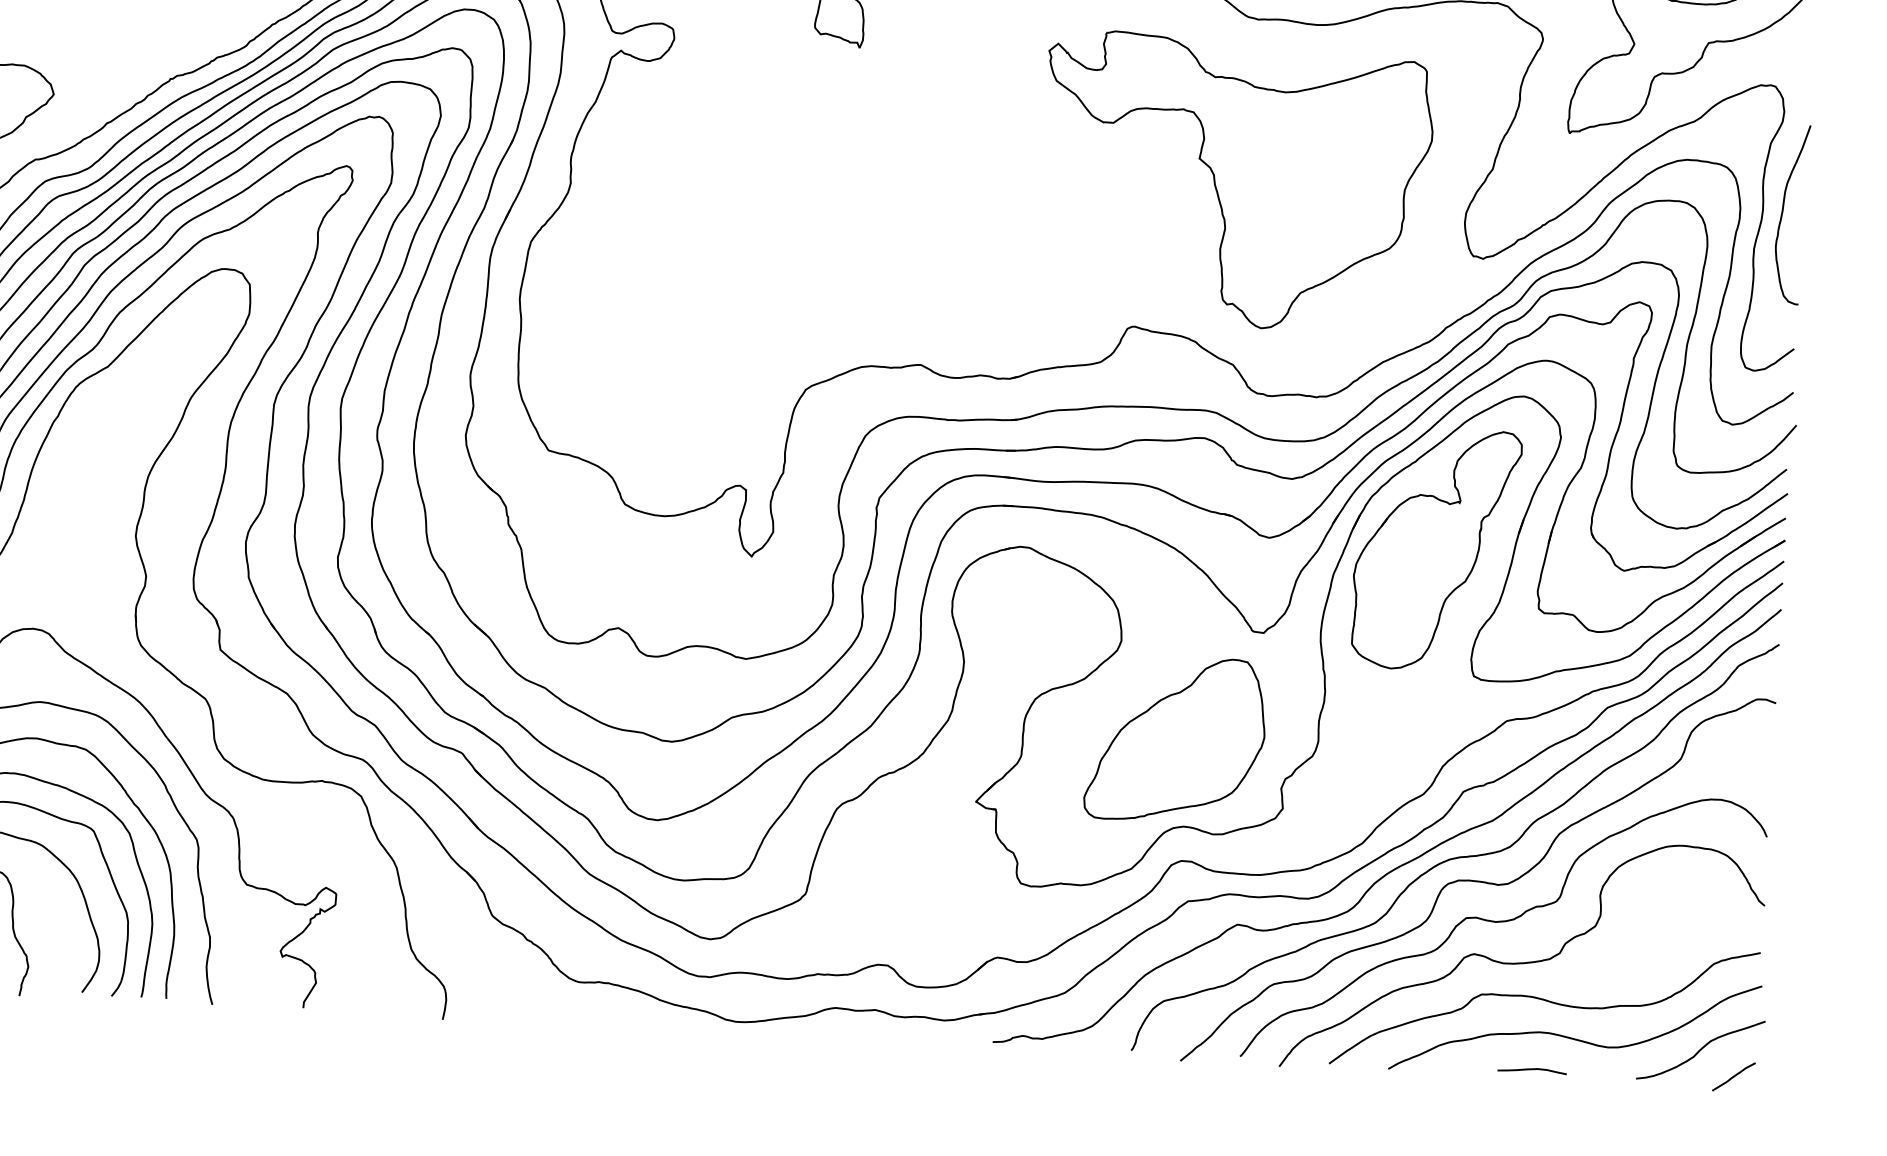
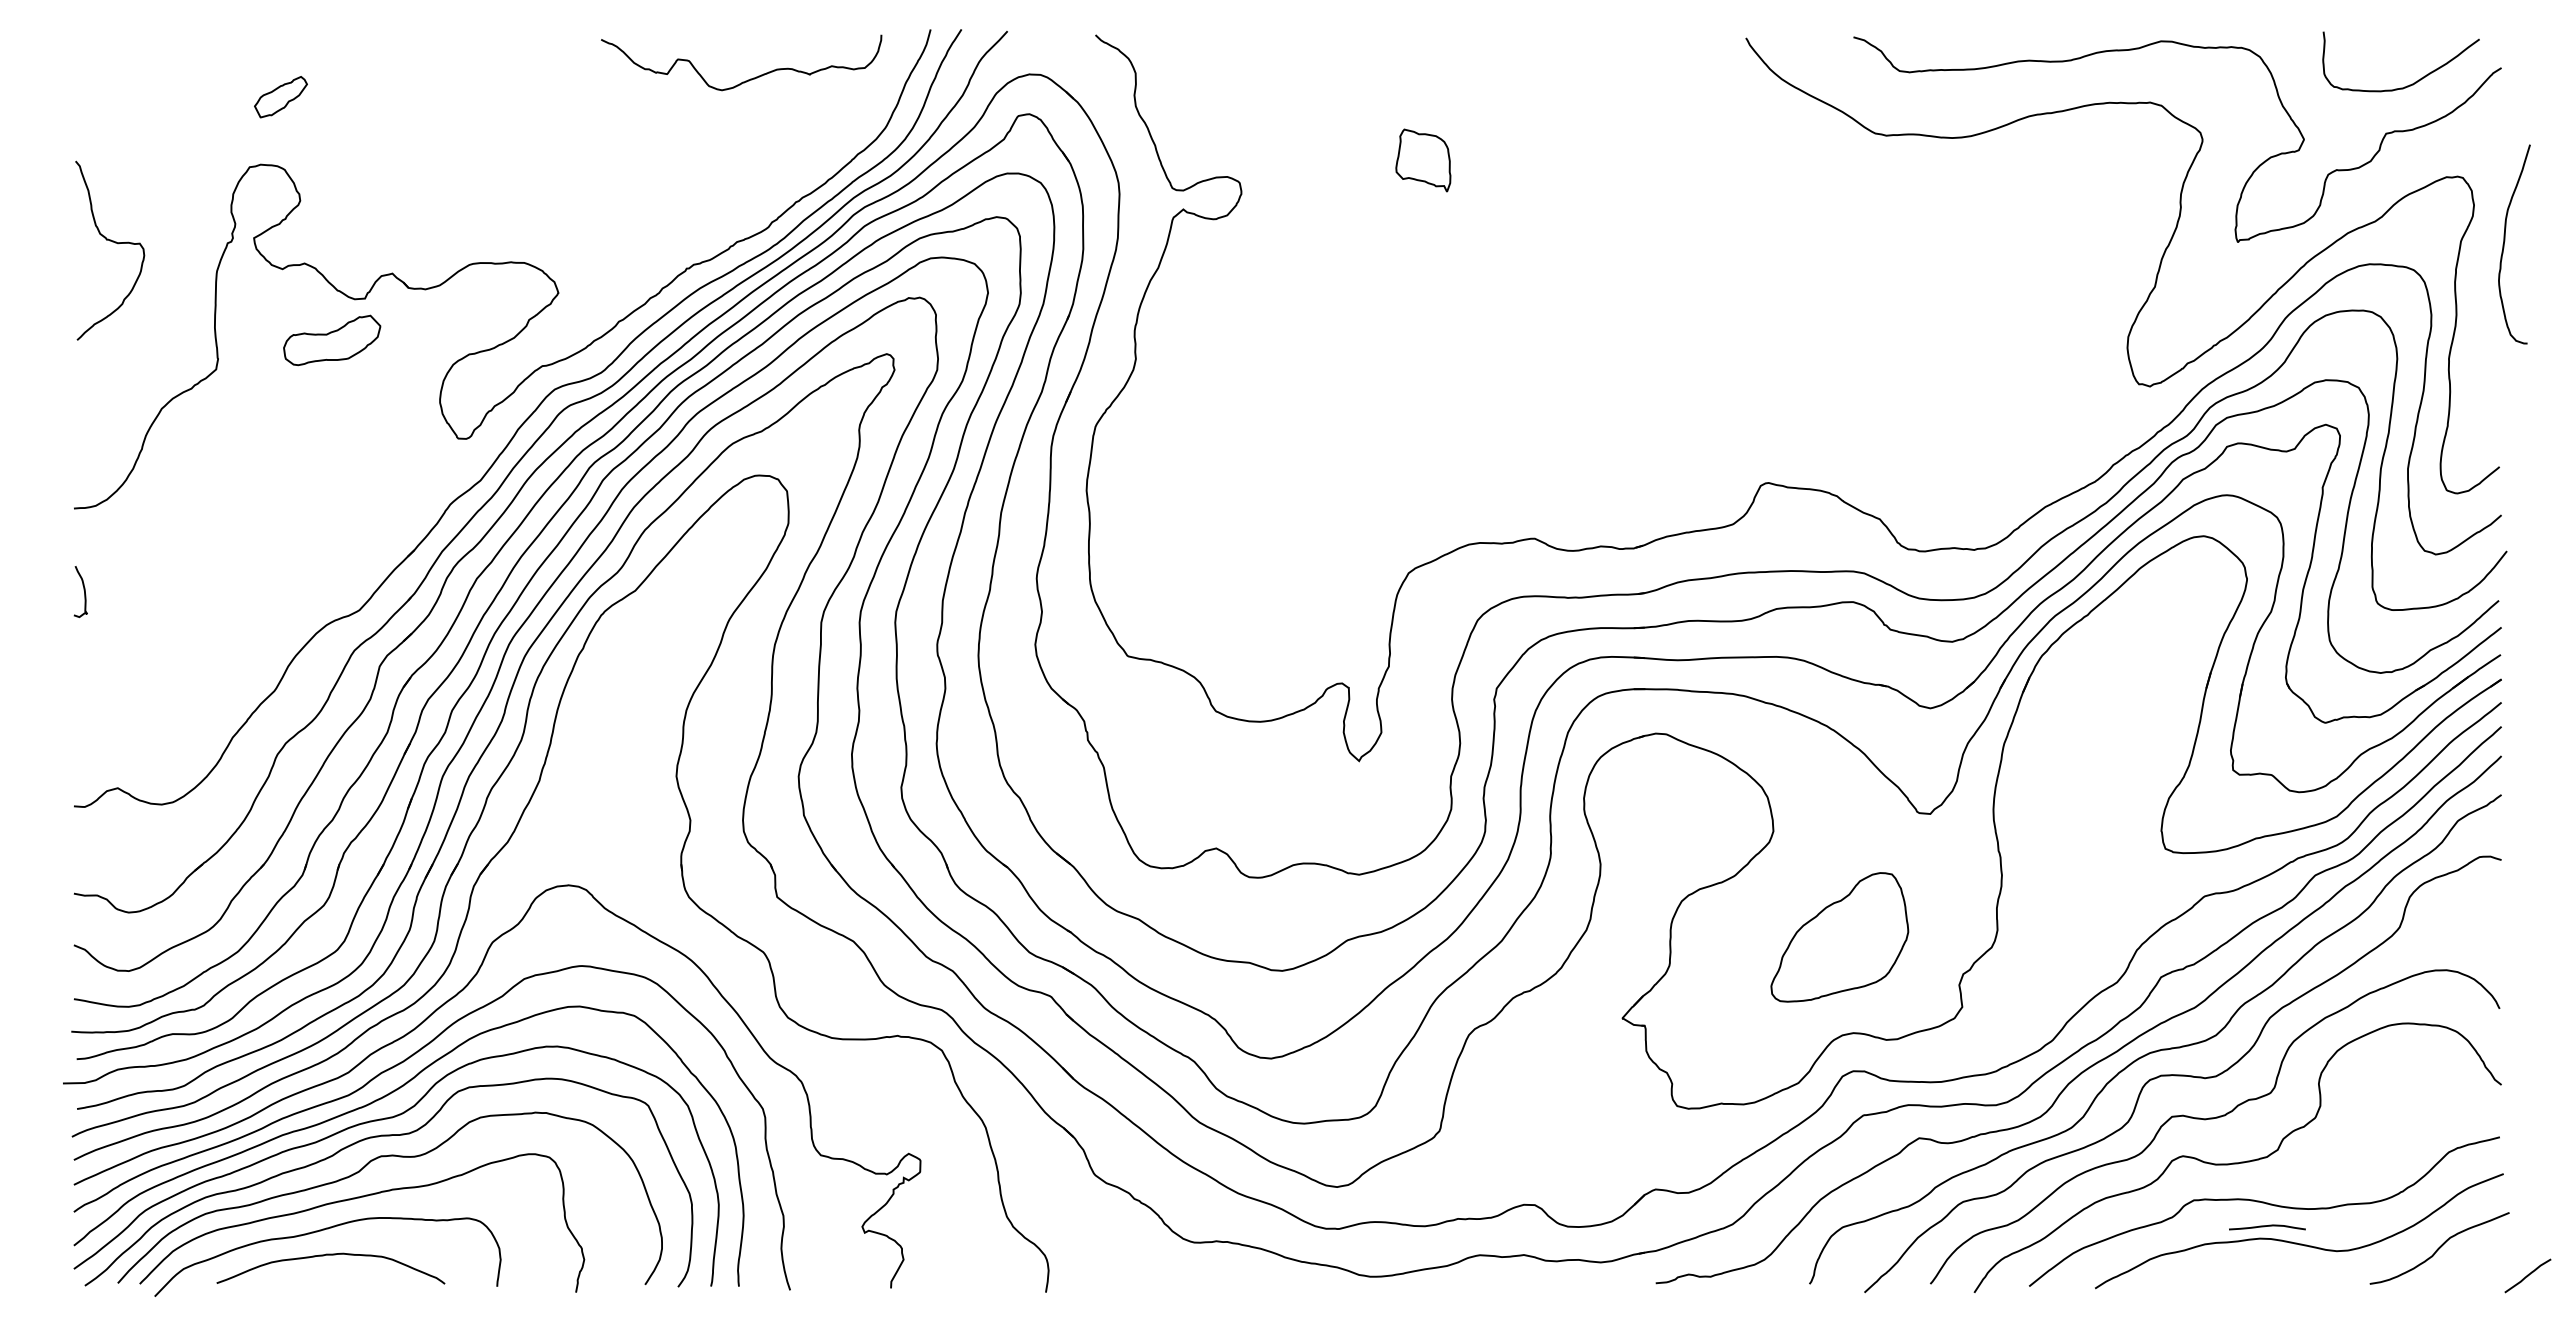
part: (1235, 181) -> (1871, 316), removed
curve: (1783, 211) -> (2505, 241), moved
part: (1435, 550) -> (2115, 711), removed
part: (1175, 739) -> (1839, 937), size x0.7
curve: (1532, 1069) -> (2267, 1226), moved
curve: (1733, 1076) -> (2527, 1275), moved

